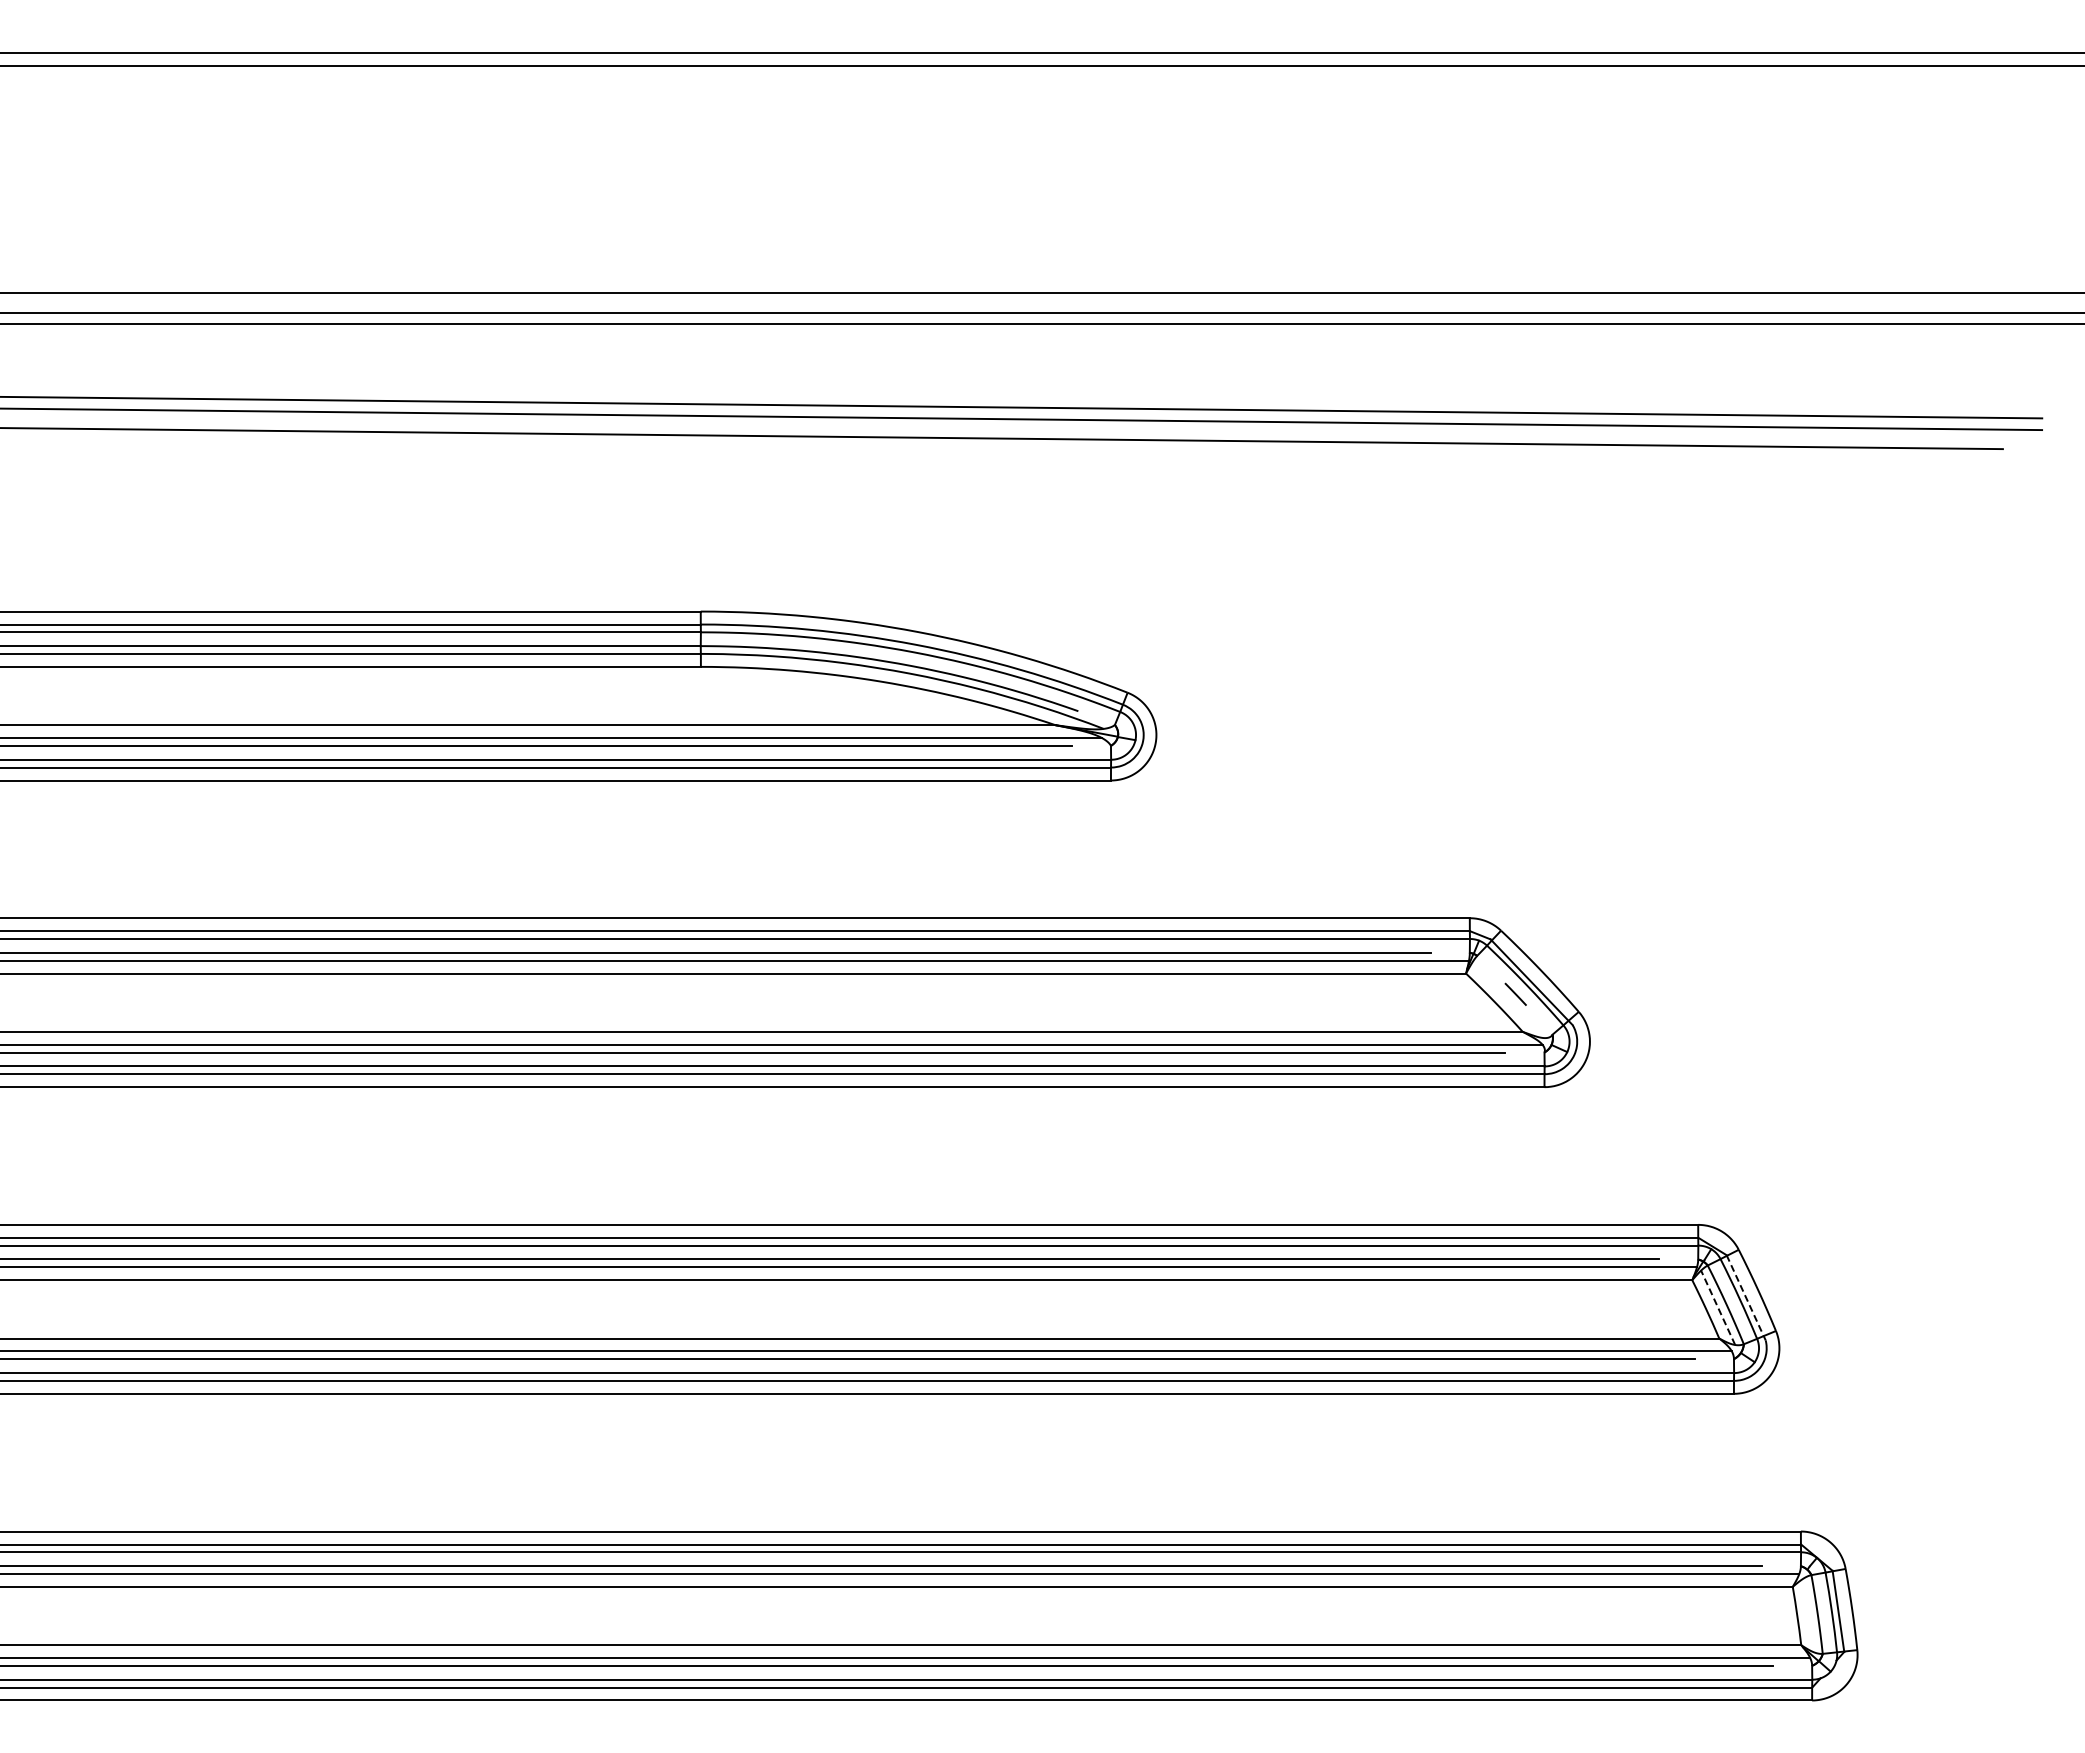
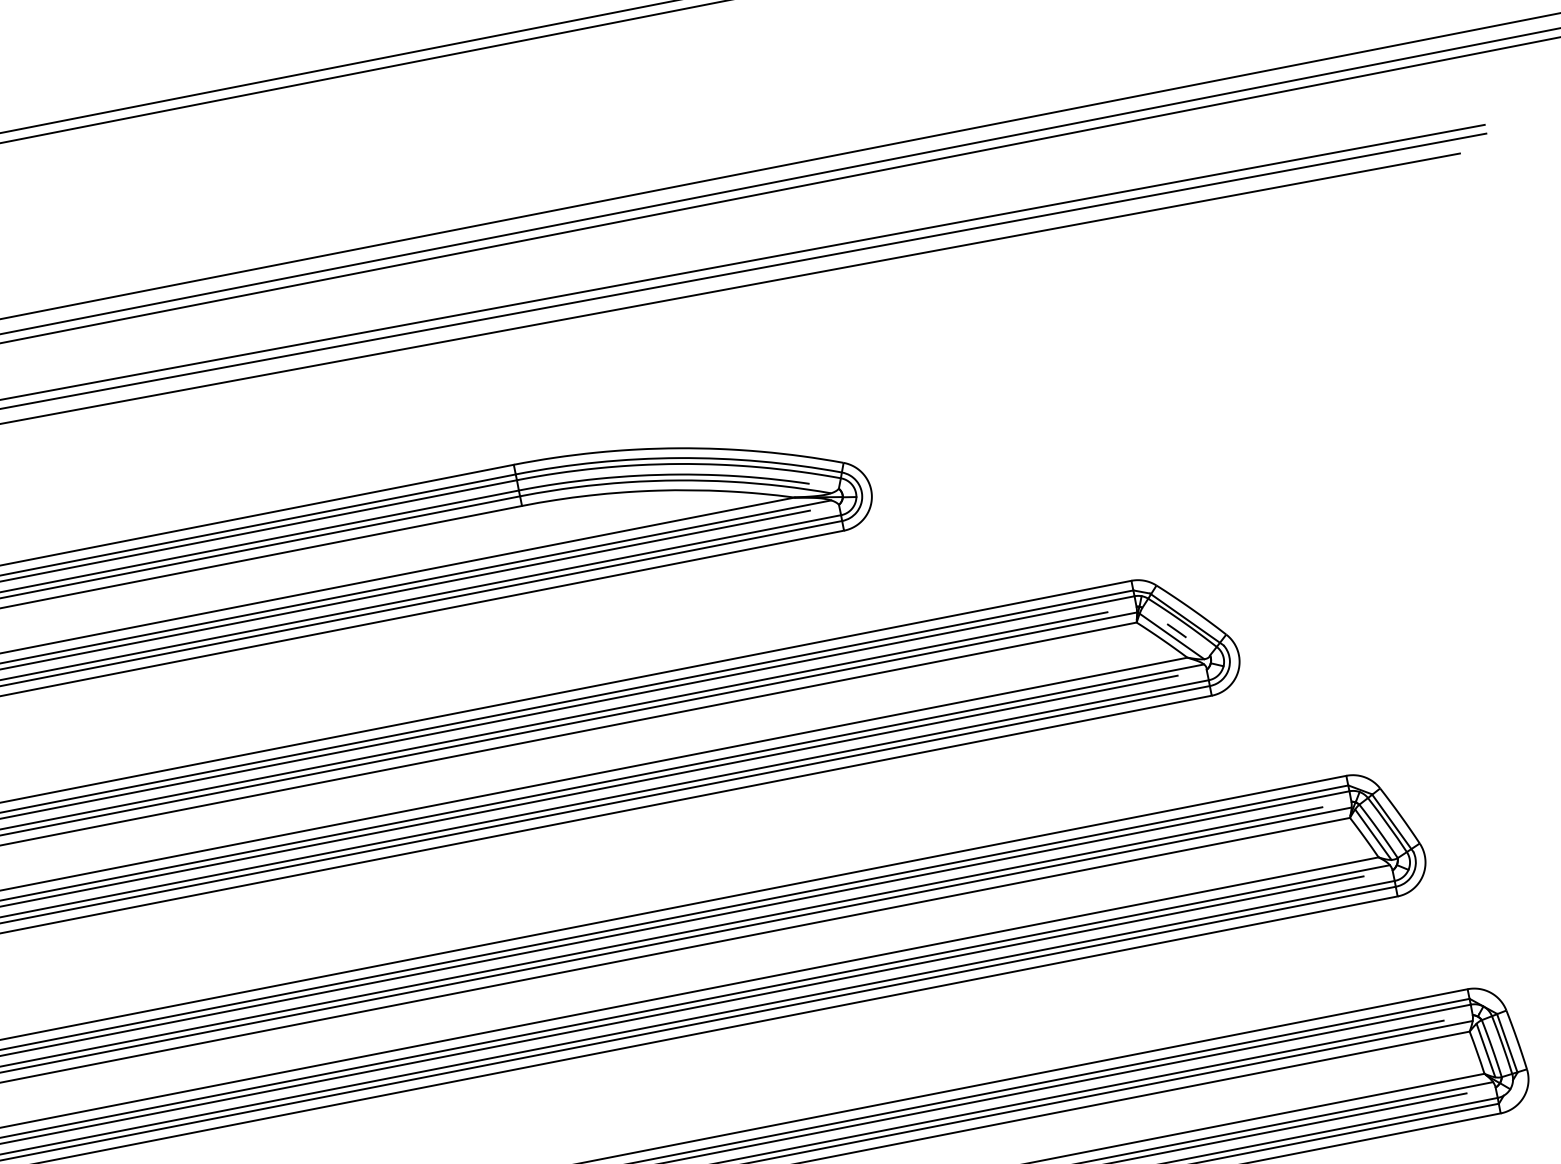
line: (1508, 1000) -> (1172, 636), added
line: (1746, 1297) -> (1392, 822), dashed -> solid
line: (1718, 1307) -> (1373, 834), dashed -> solid
line: (1808, 1615) -> (1485, 1050), added

